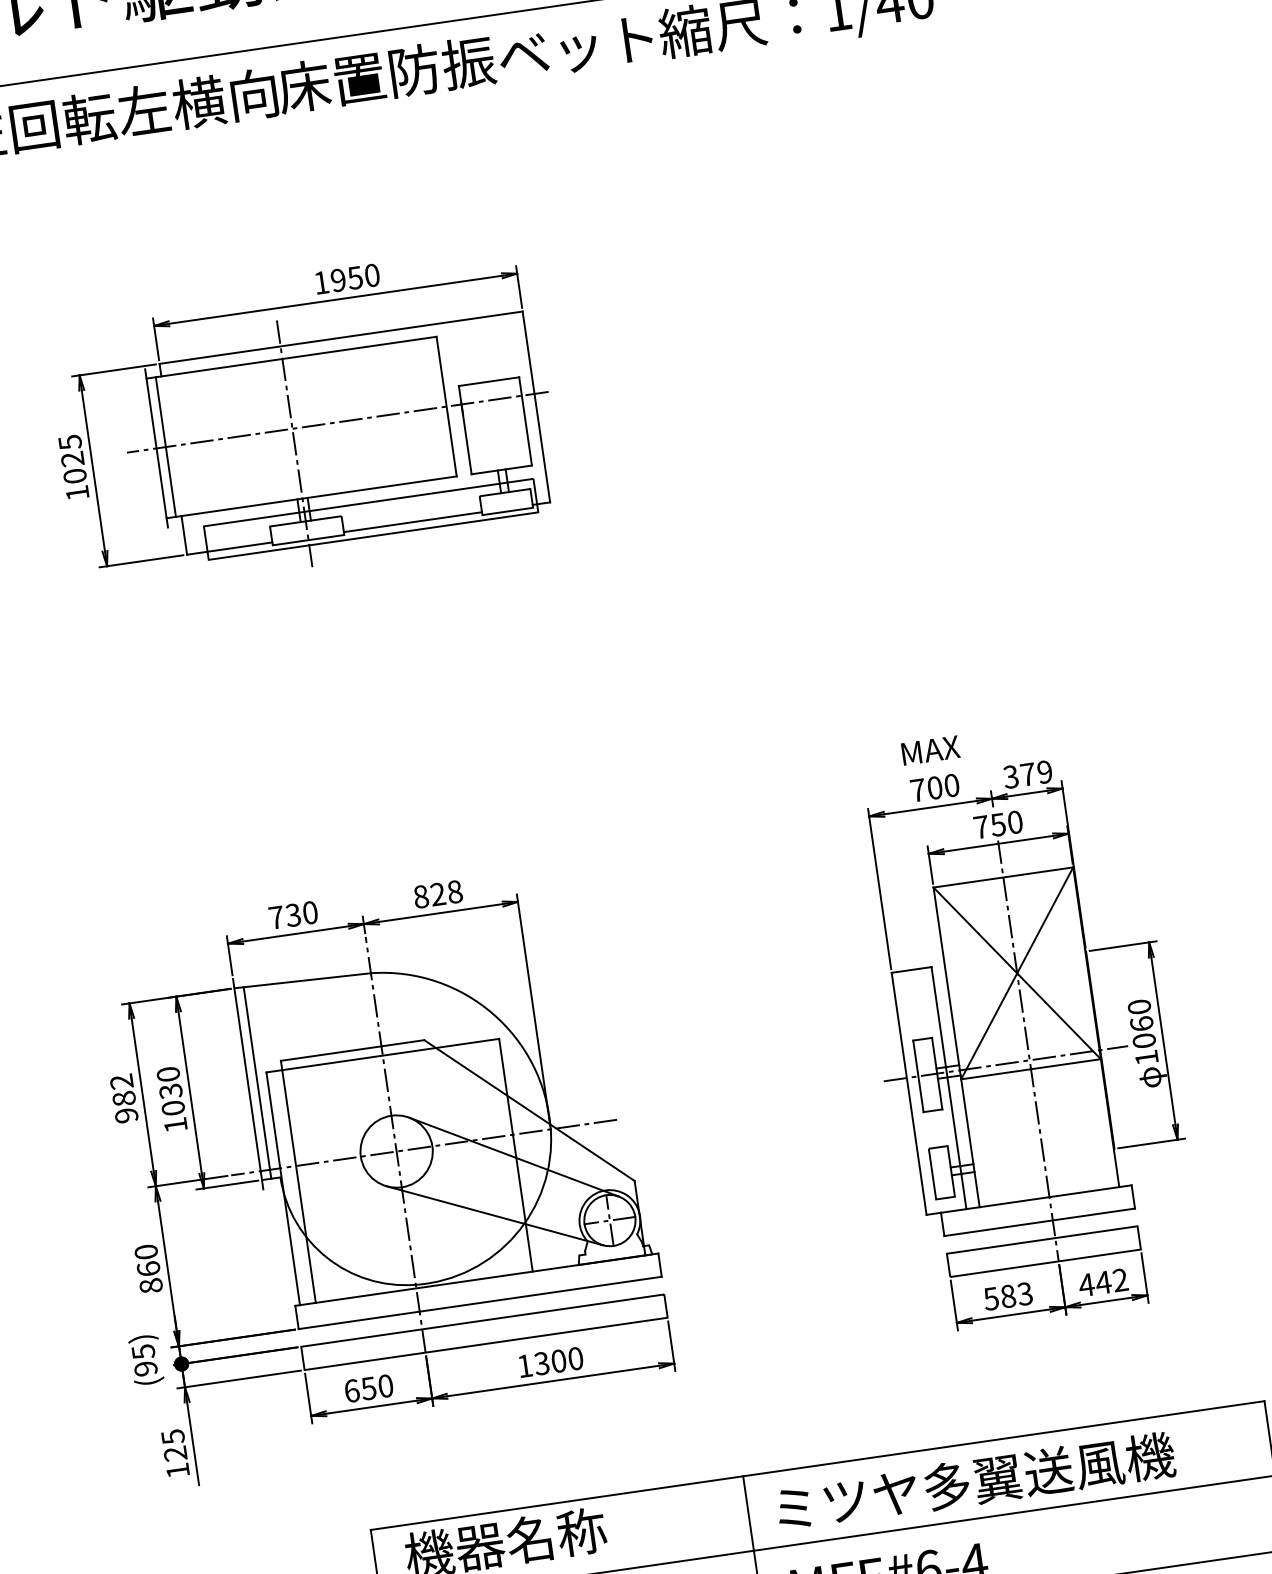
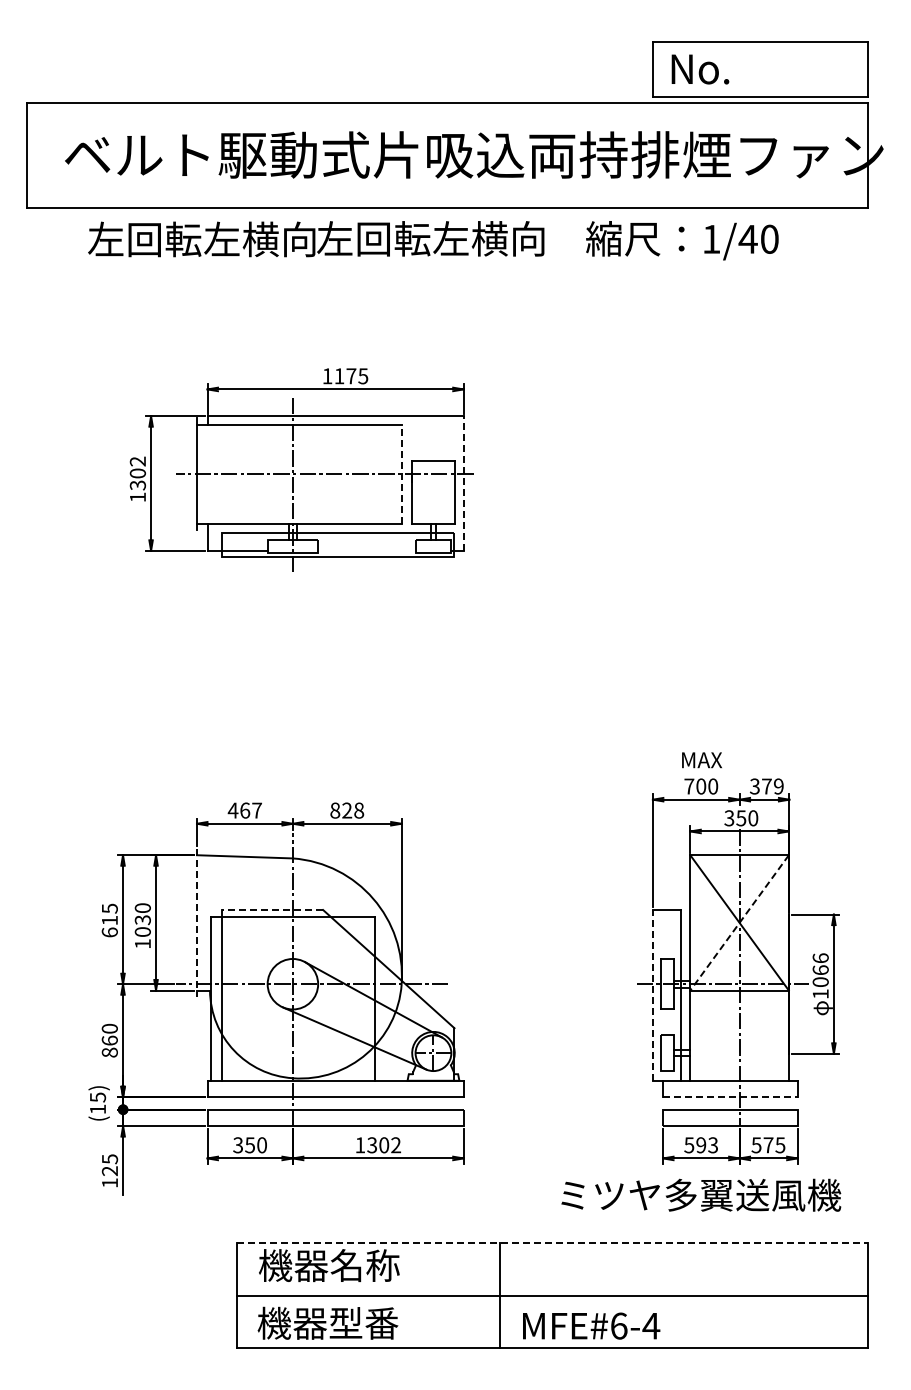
text: (464, 62) -> (448, 238), 床置防振ベット -> 左回転左横向
text: (355, 278) -> (351, 376), 1950 -> 1175
line: (446, 405) -> (401, 473), solid -> dashed
line: (536, 406) -> (463, 483), solid -> dashed
line: (165, 447) -> (203, 474), removed
text: (72, 459) -> (137, 473), 1025 -> 1302
line: (412, 521) -> (366, 550), removed
text: (981, 827) -> (729, 818), 750 -> 350
text: (292, 915) -> (244, 810), 730 -> 467
line: (1016, 972) -> (739, 922), solid -> dashed
text: (1139, 1007) -> (820, 958), 1060 -> 1066
line: (352, 1051) -> (272, 910), solid -> dashed
line: (257, 1082) -> (203, 922), removed
line: (248, 1084) -> (197, 923), solid -> dashed
line: (908, 1092) -> (652, 994), solid -> dashed
text: (123, 1098) -> (109, 920), 982 -> 615
line: (1039, 1222) -> (730, 1097), solid -> dashed
text: (1103, 1282) -> (768, 1145), 442 -> 575
text: (1008, 1296) -> (701, 1145), 583 -> 593
text: (576, 1358) -> (396, 1145), 1300 -> 1302
text: (145, 1369) -> (97, 1109), (95) -> (15)
text: (352, 1391) -> (238, 1145), 650 -> 350
line: (818, 1465) -> (553, 1243), solid -> dashed
text: (975, 1480) -> (701, 1194), moved

